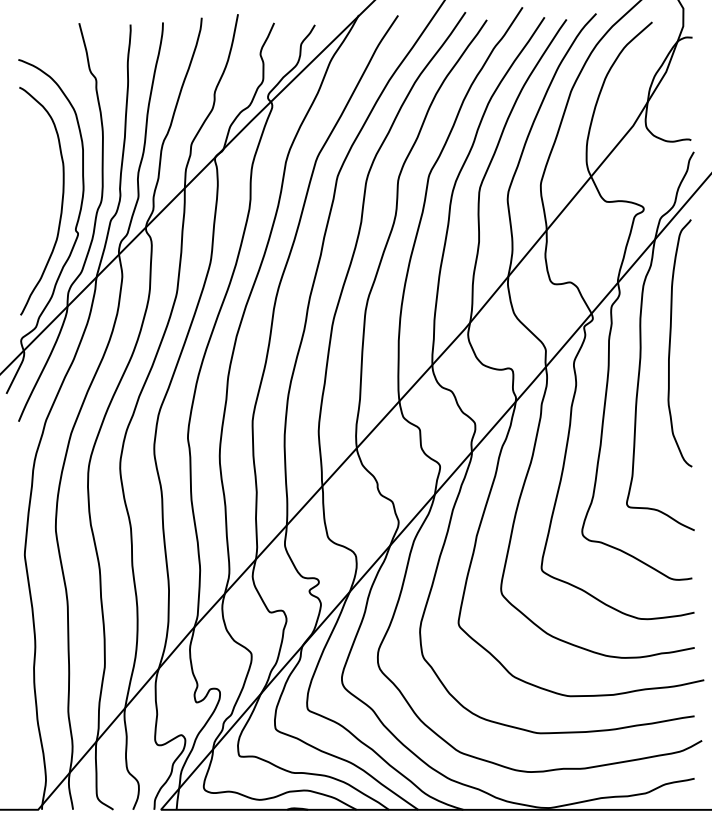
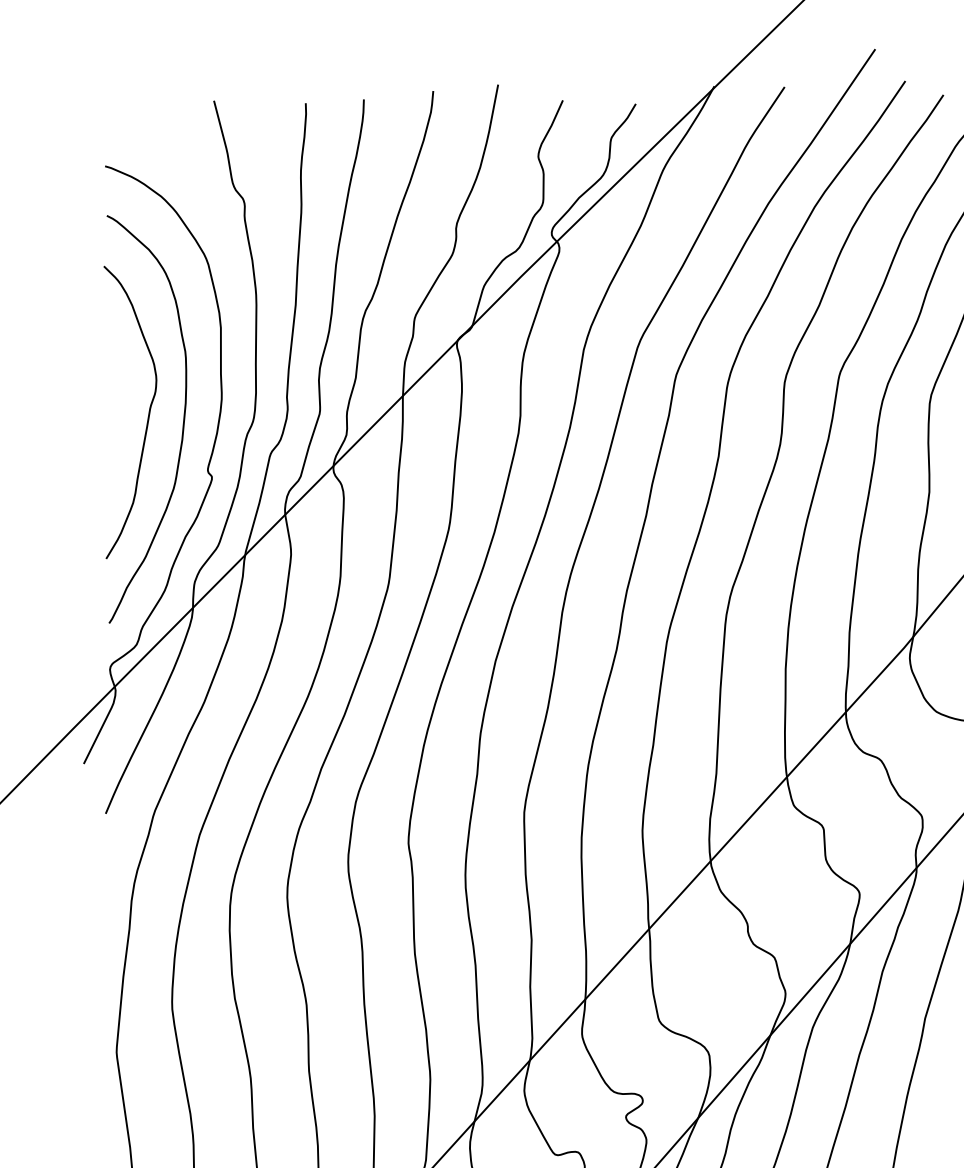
curve: (41, 200) -> (146, 418), added

